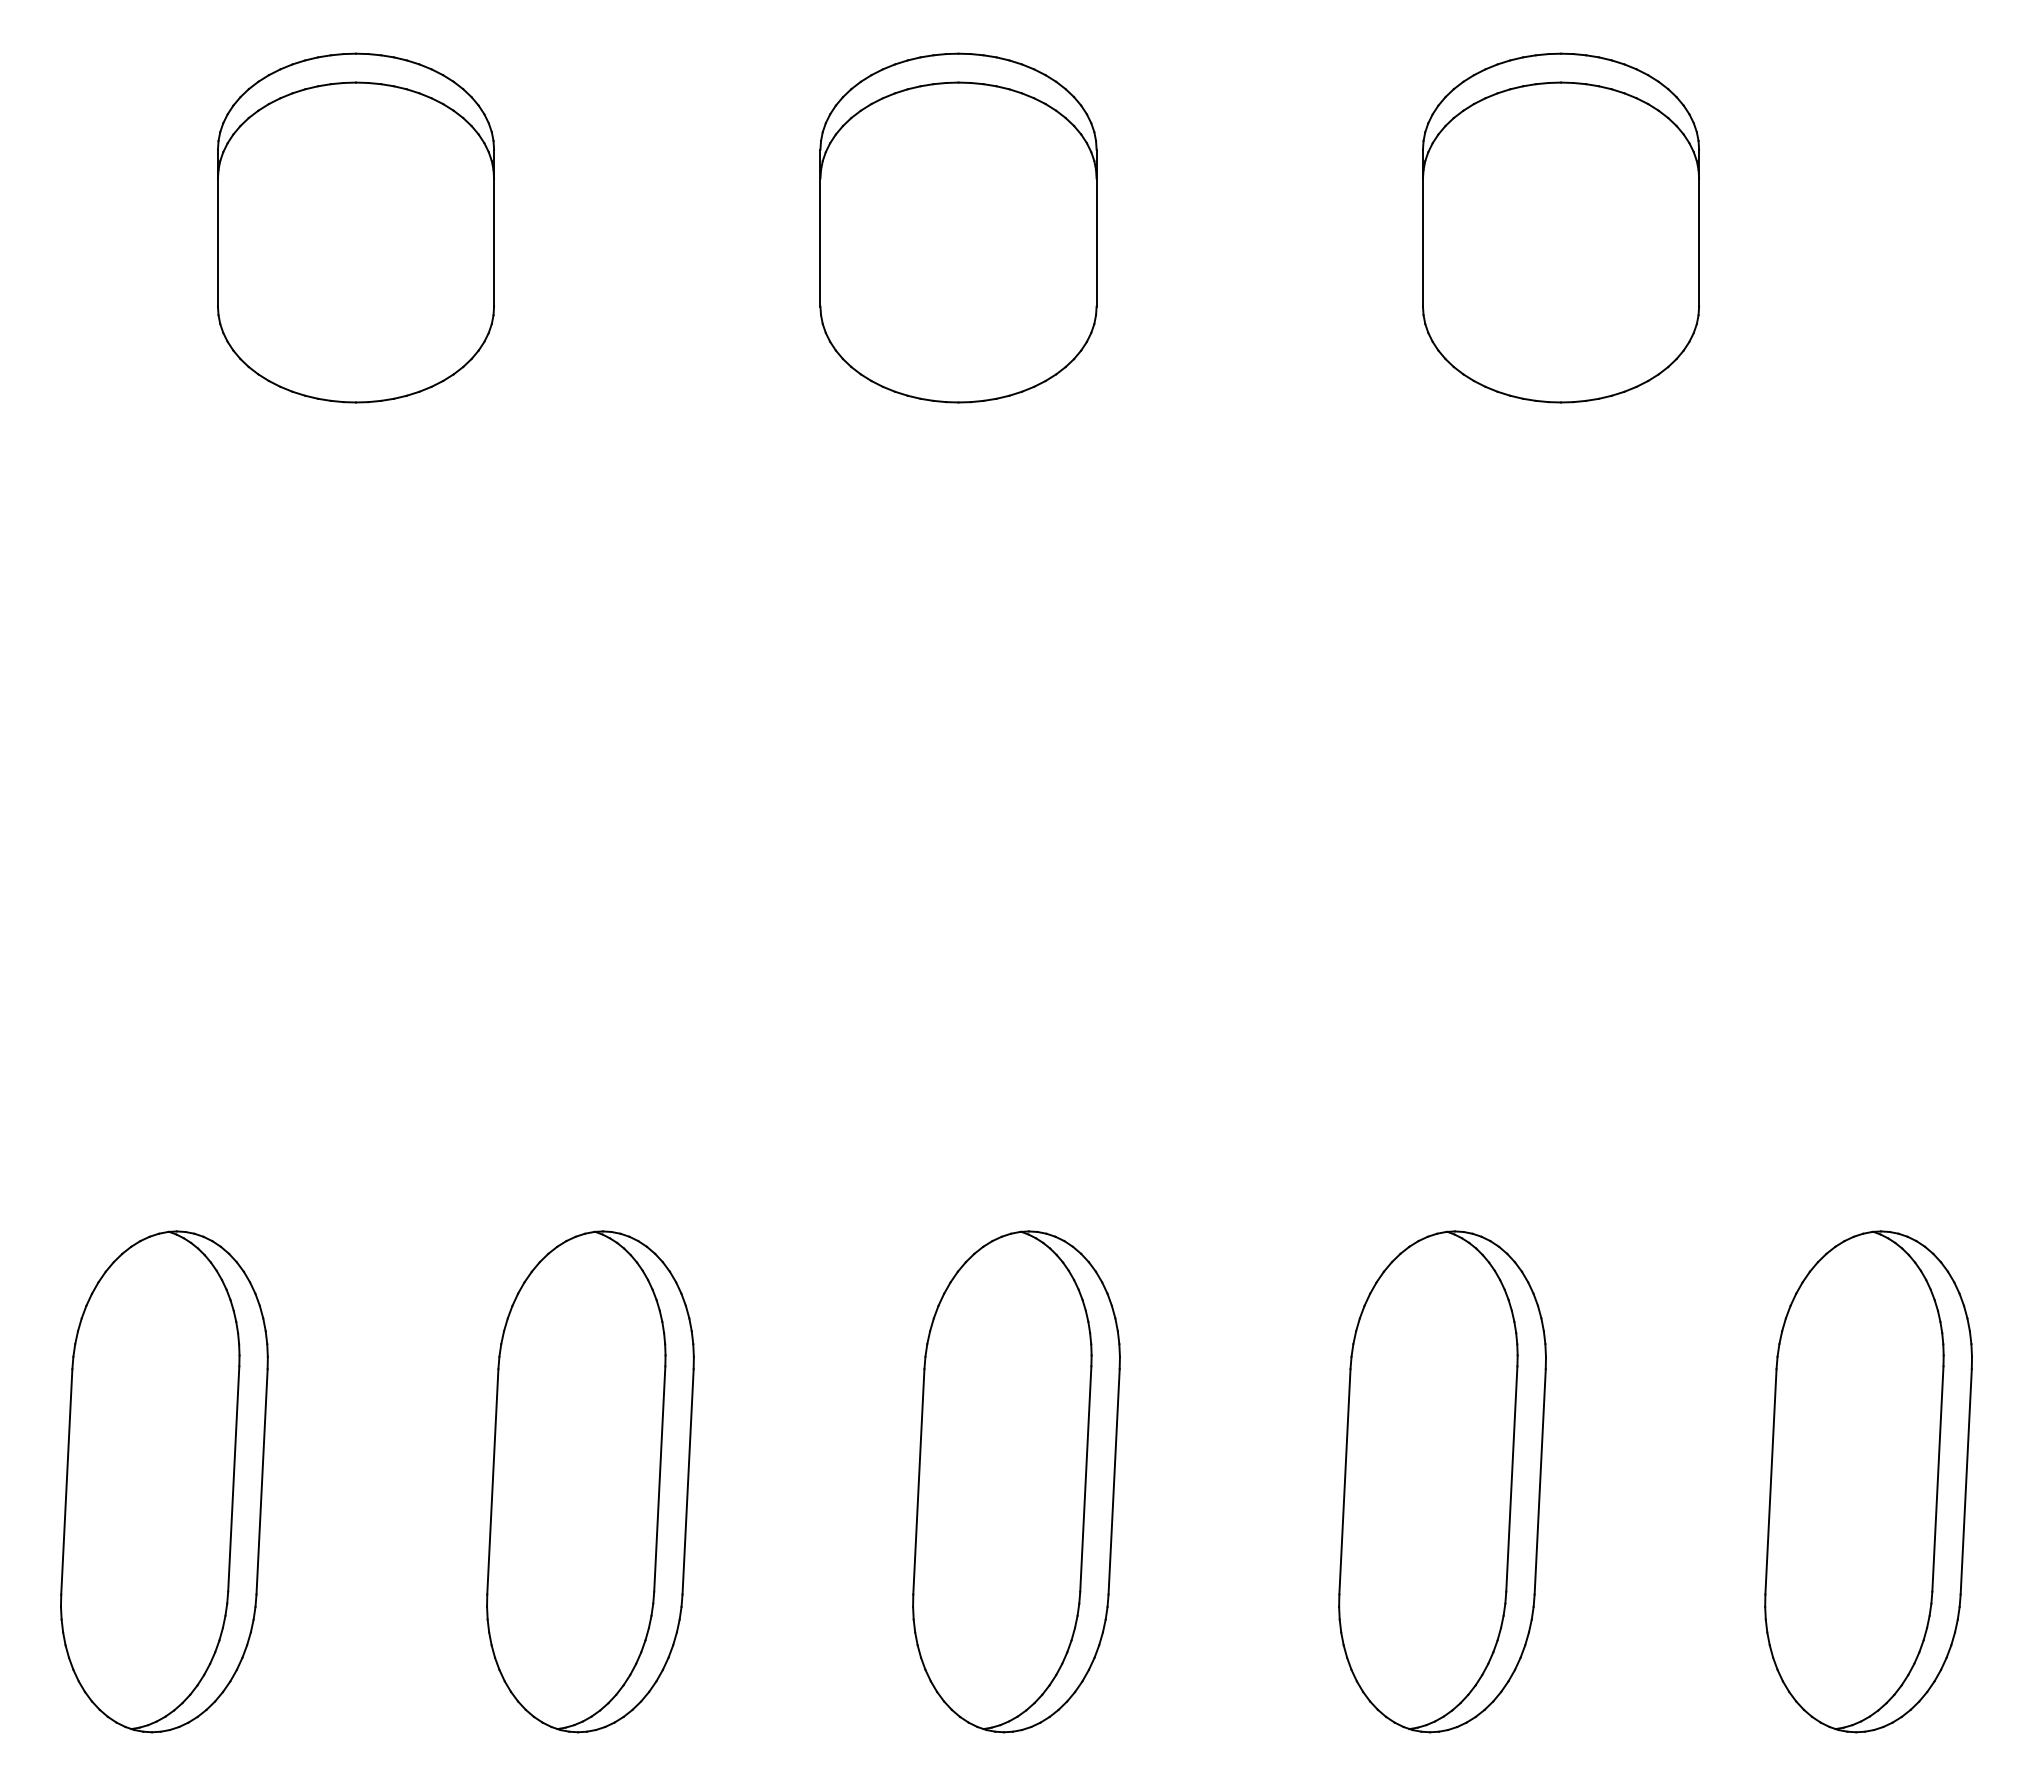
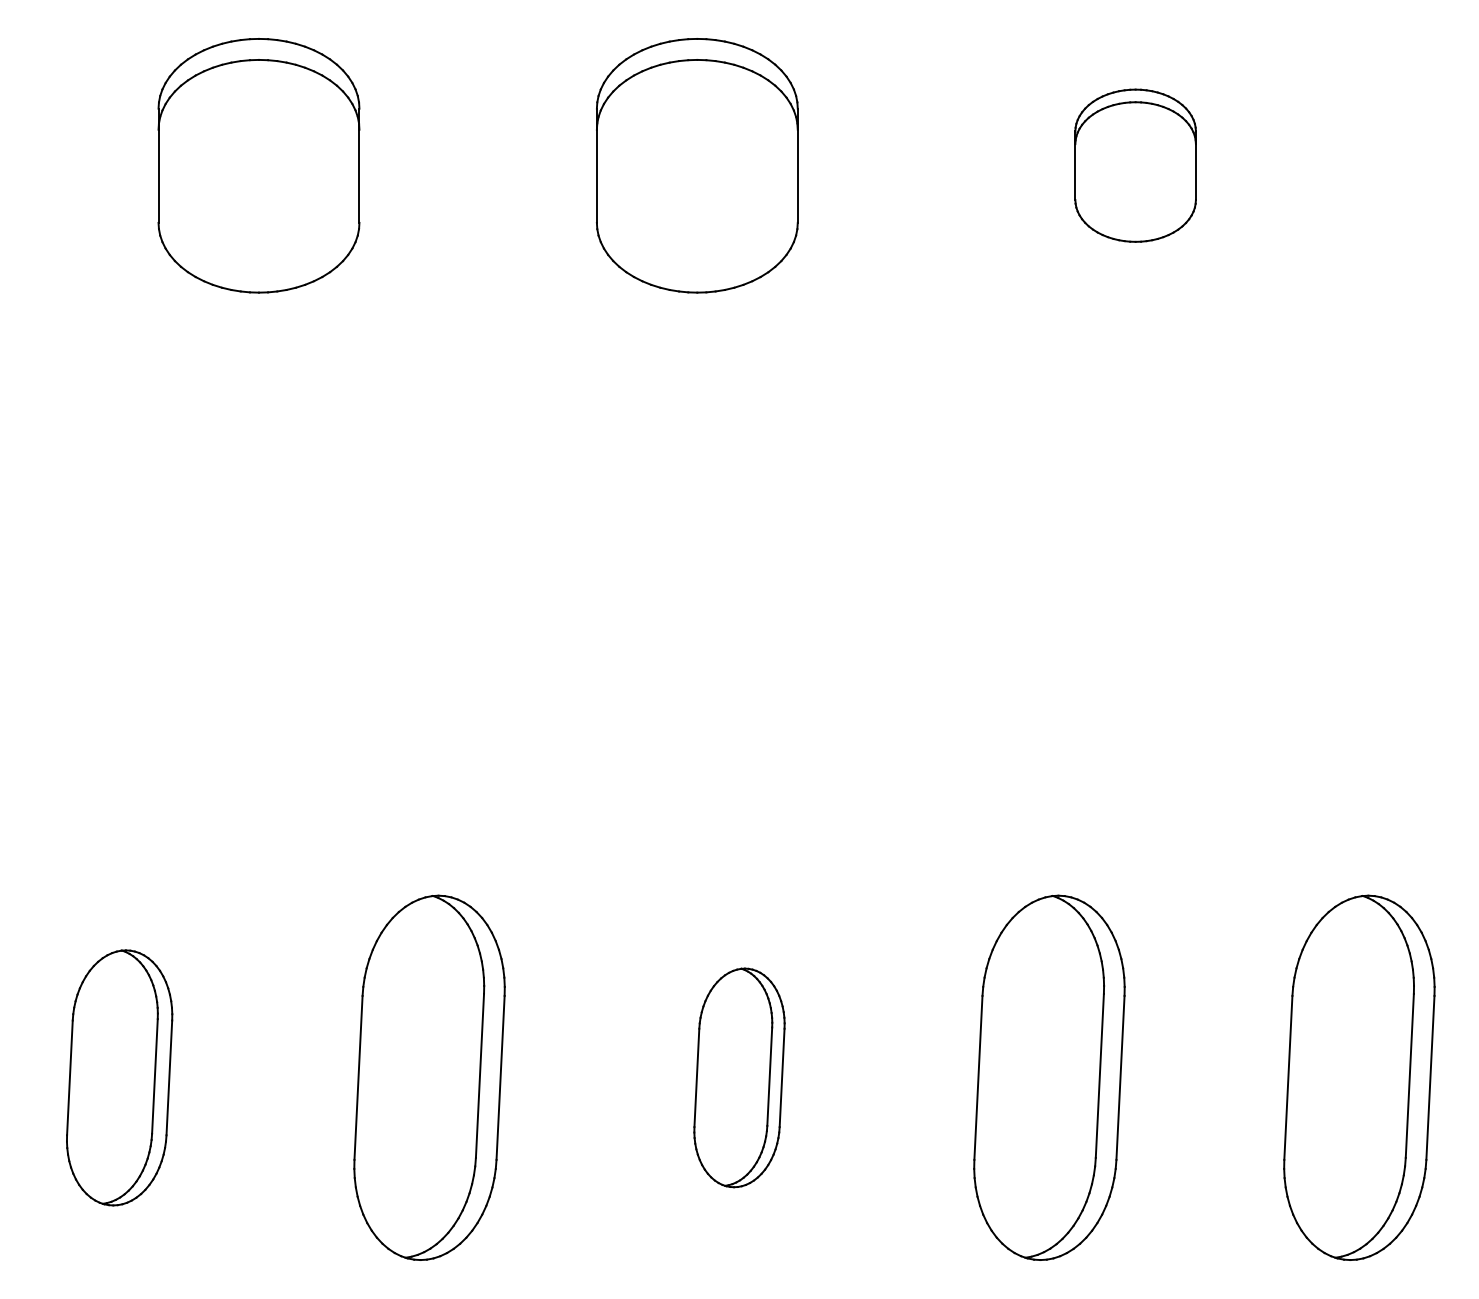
part: (1560, 227) -> (1135, 165), size x0.6
part: (164, 1481) -> (119, 1077), size x0.7
part: (1016, 1481) -> (739, 1077), size x0.6

